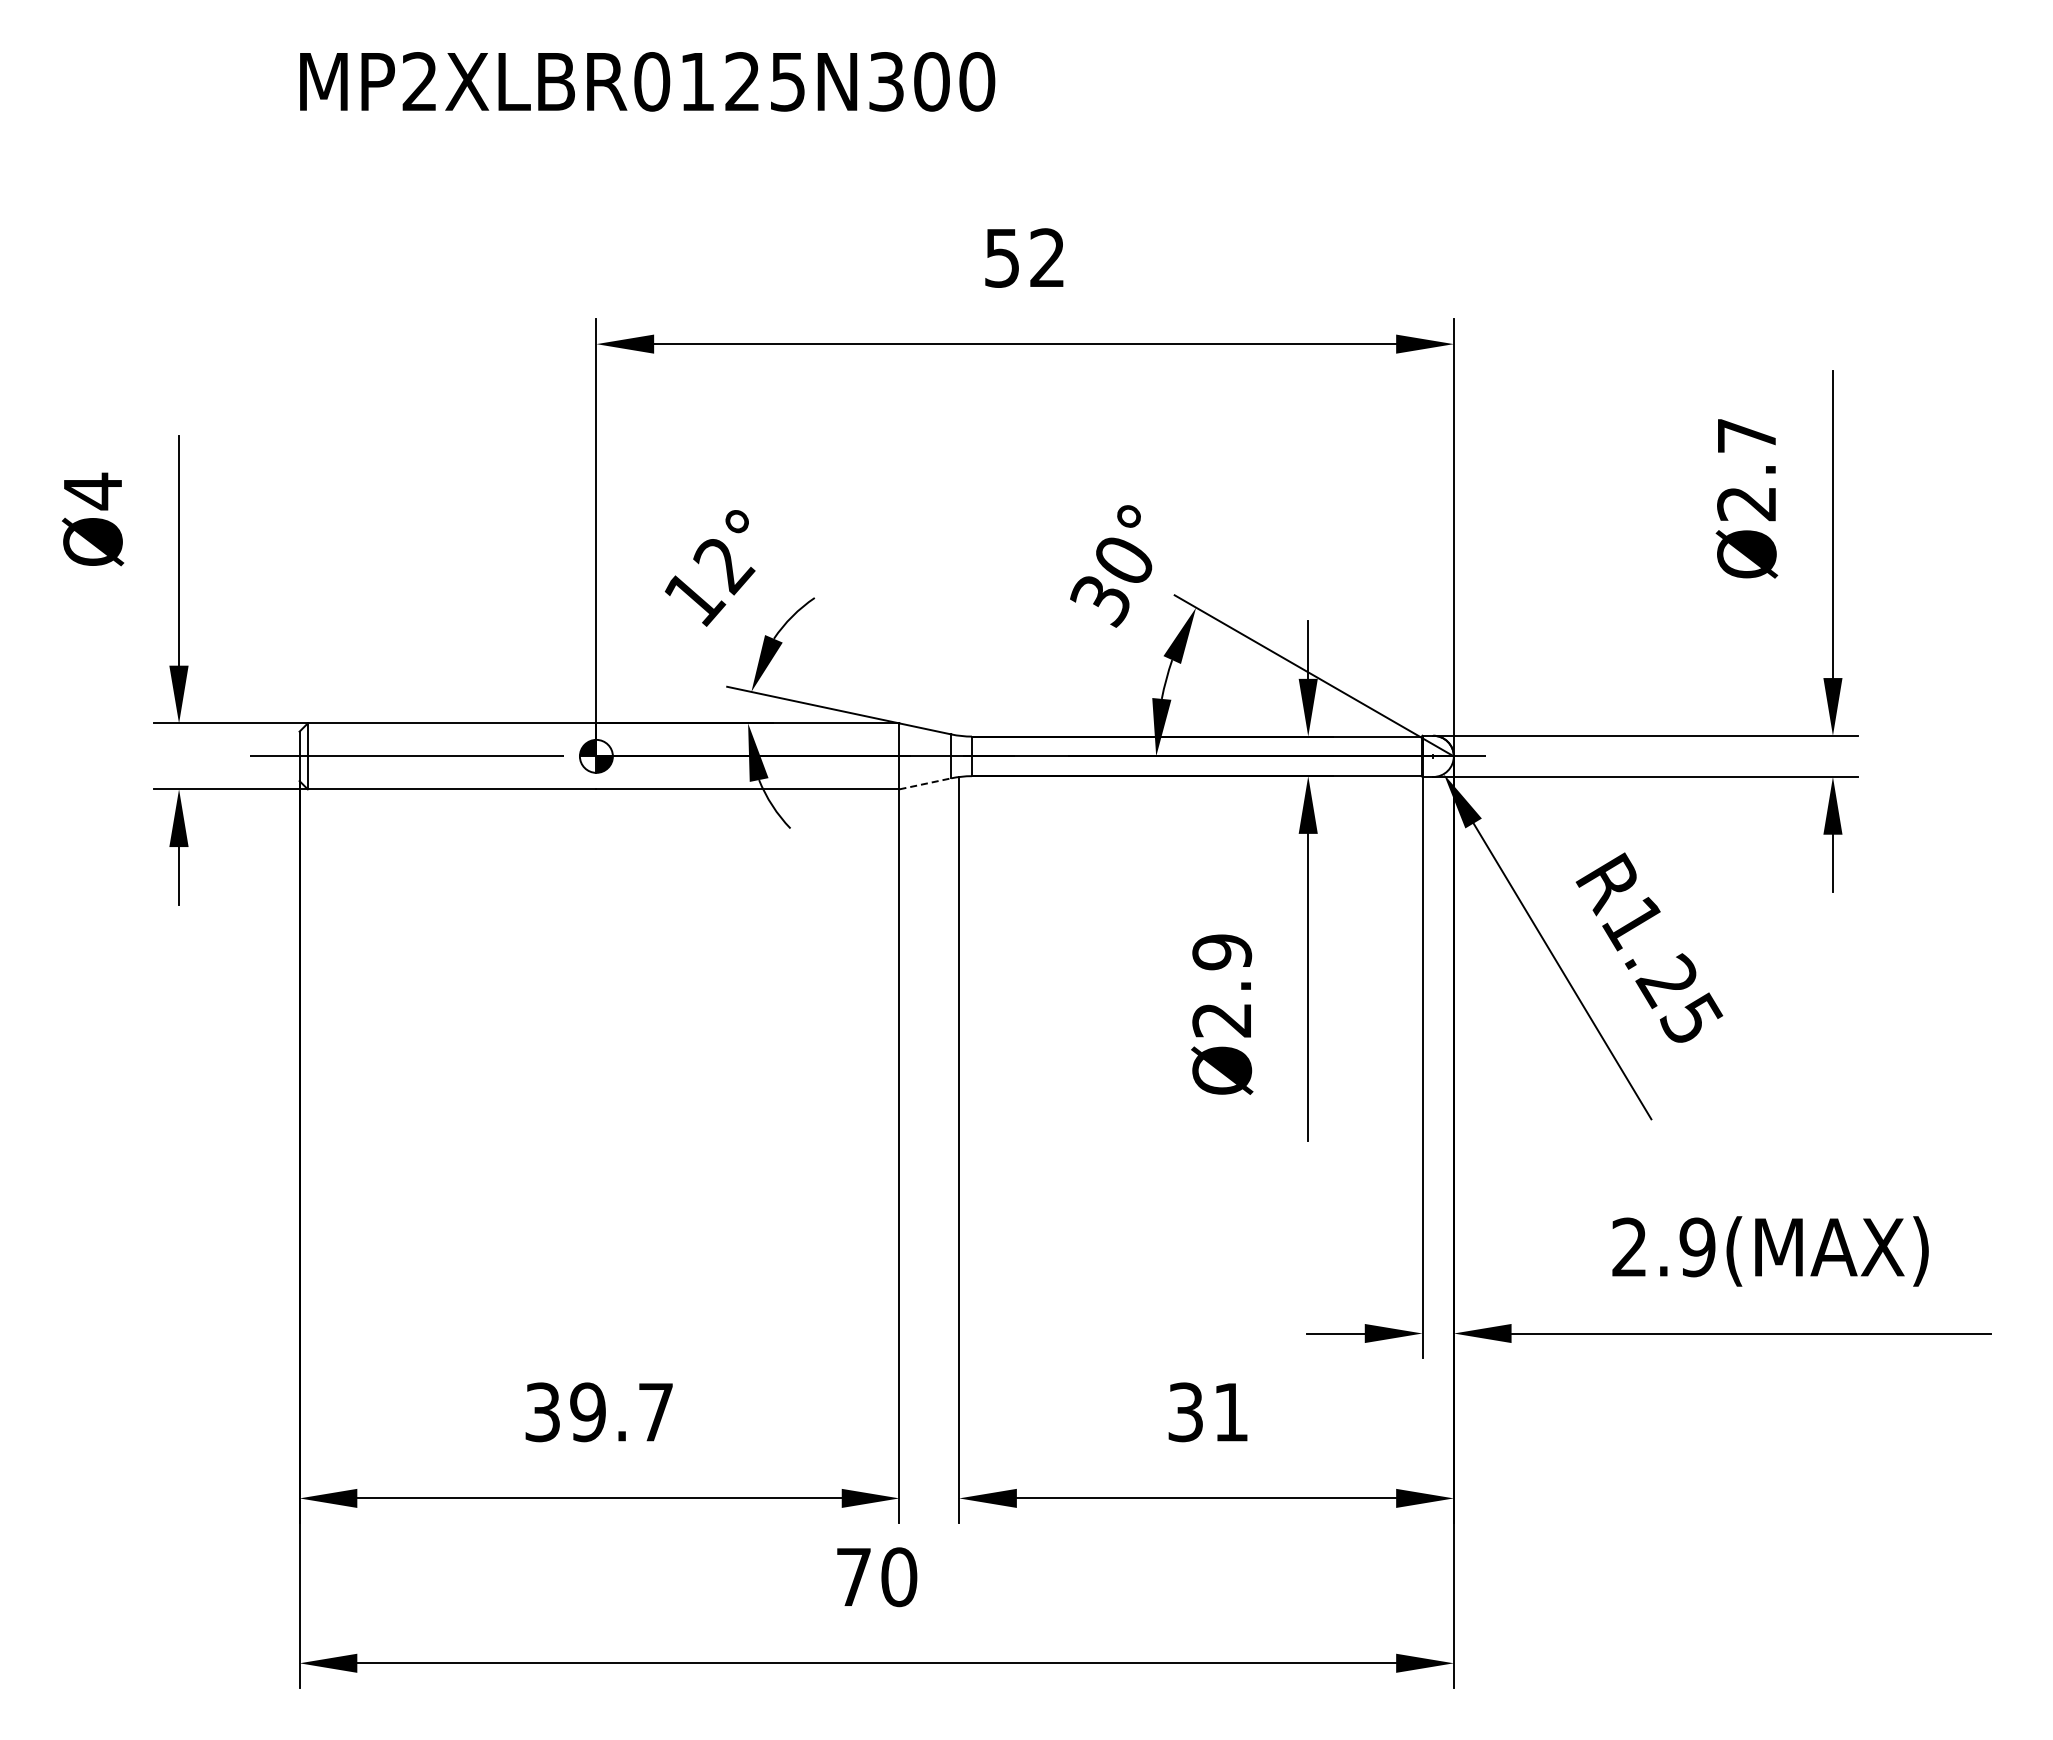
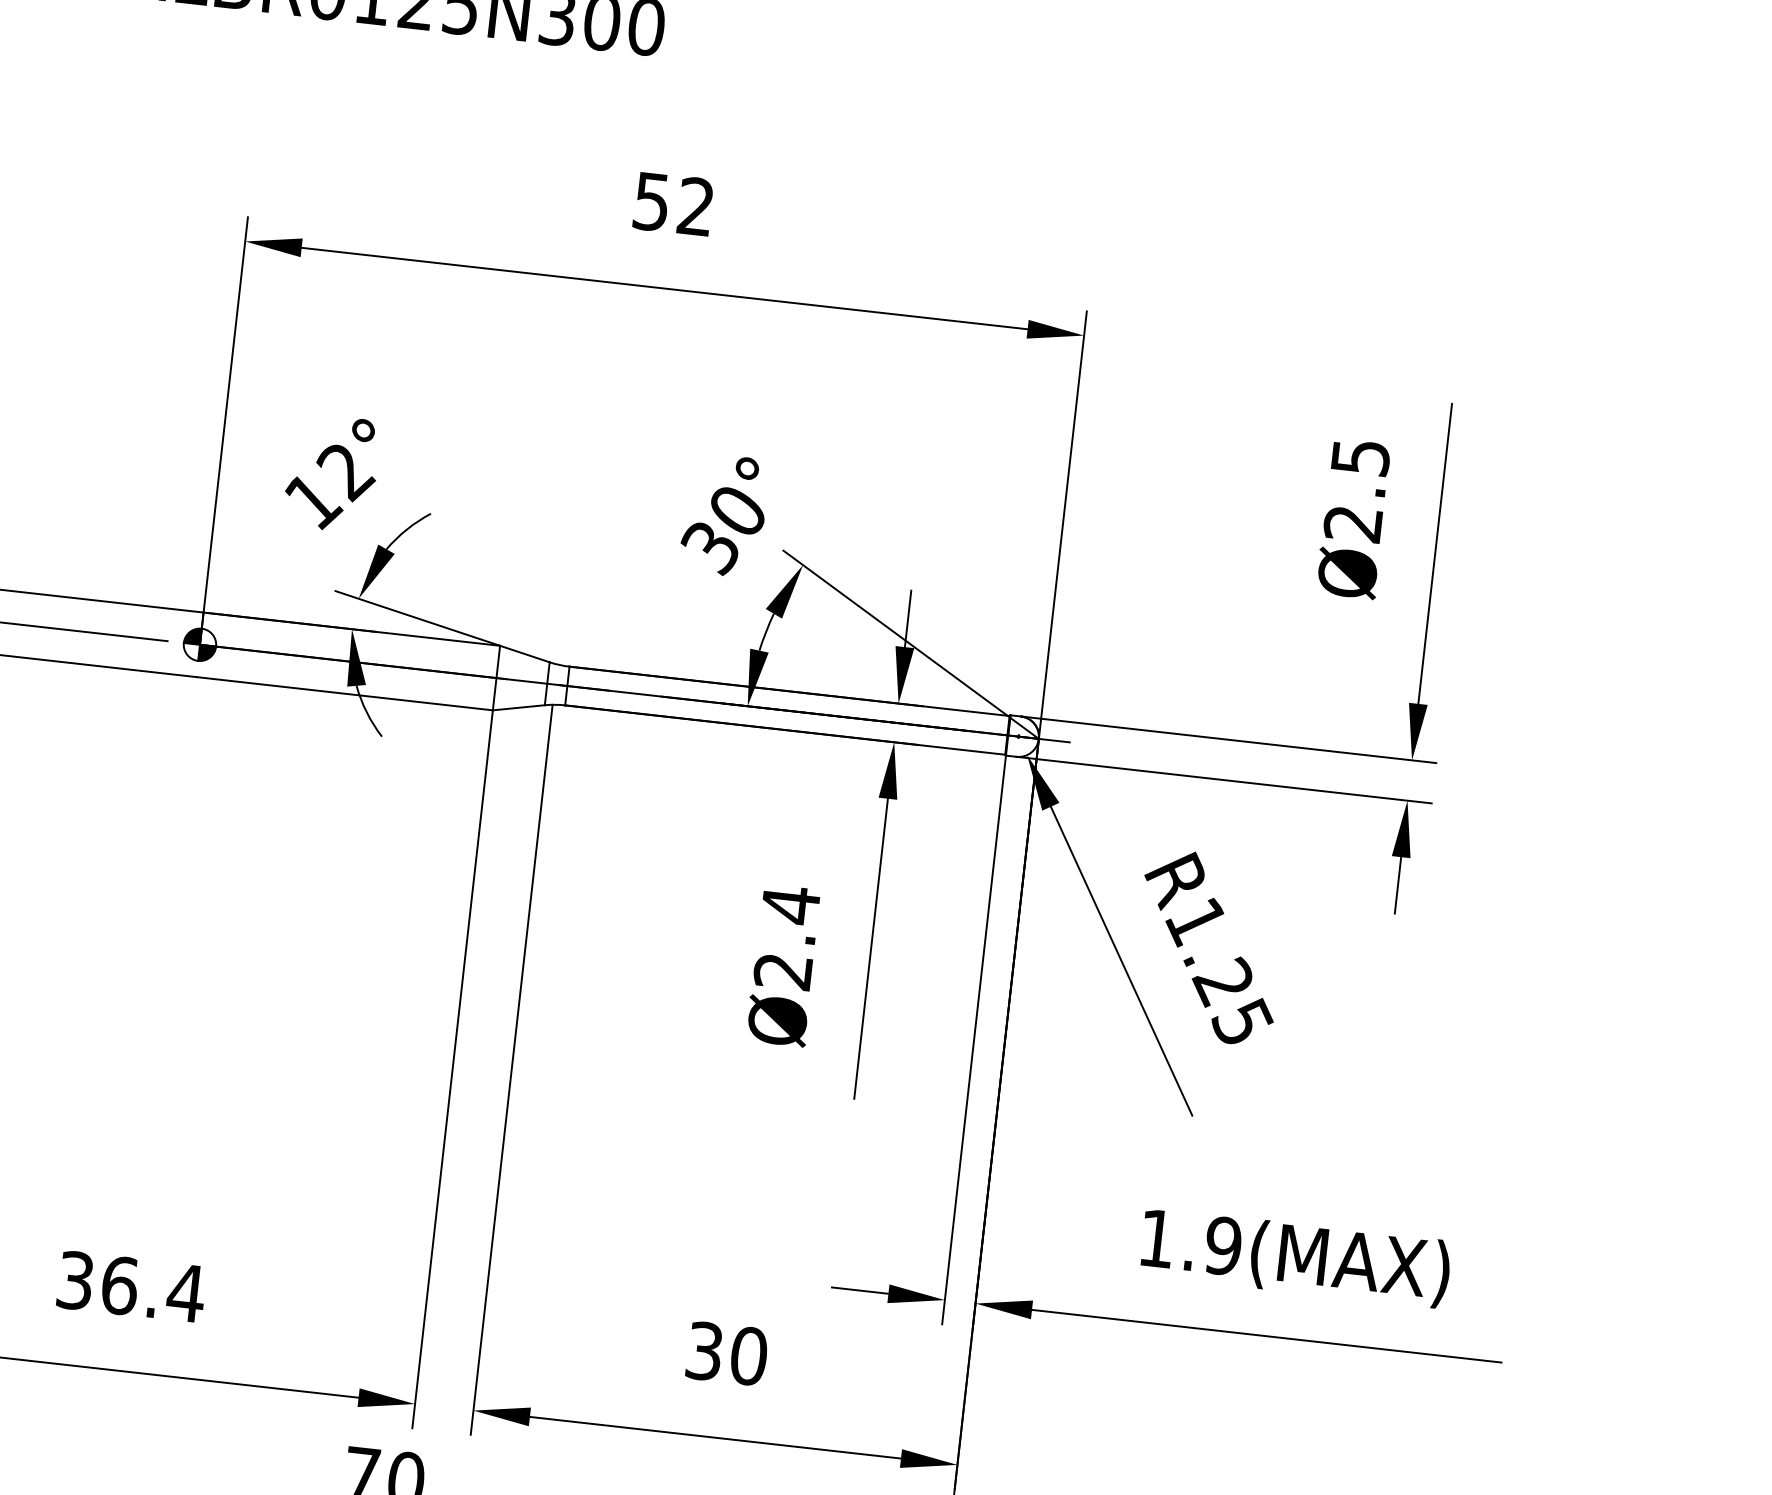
text: (1747, 435) -> (1361, 457), Ø2.7 -> Ø2.5
line: (925, 783) -> (518, 707), dashed -> solid
text: (1222, 952) -> (791, 905), Ø2.9 -> Ø2.4
text: (1628, 1246) -> (1155, 1237), 2.9(MAX) -> 1.9(MAX)
text: (622, 1412) -> (153, 1289), 39.7 -> 36.4
text: (1231, 1412) -> (749, 1356), 31 -> 30

